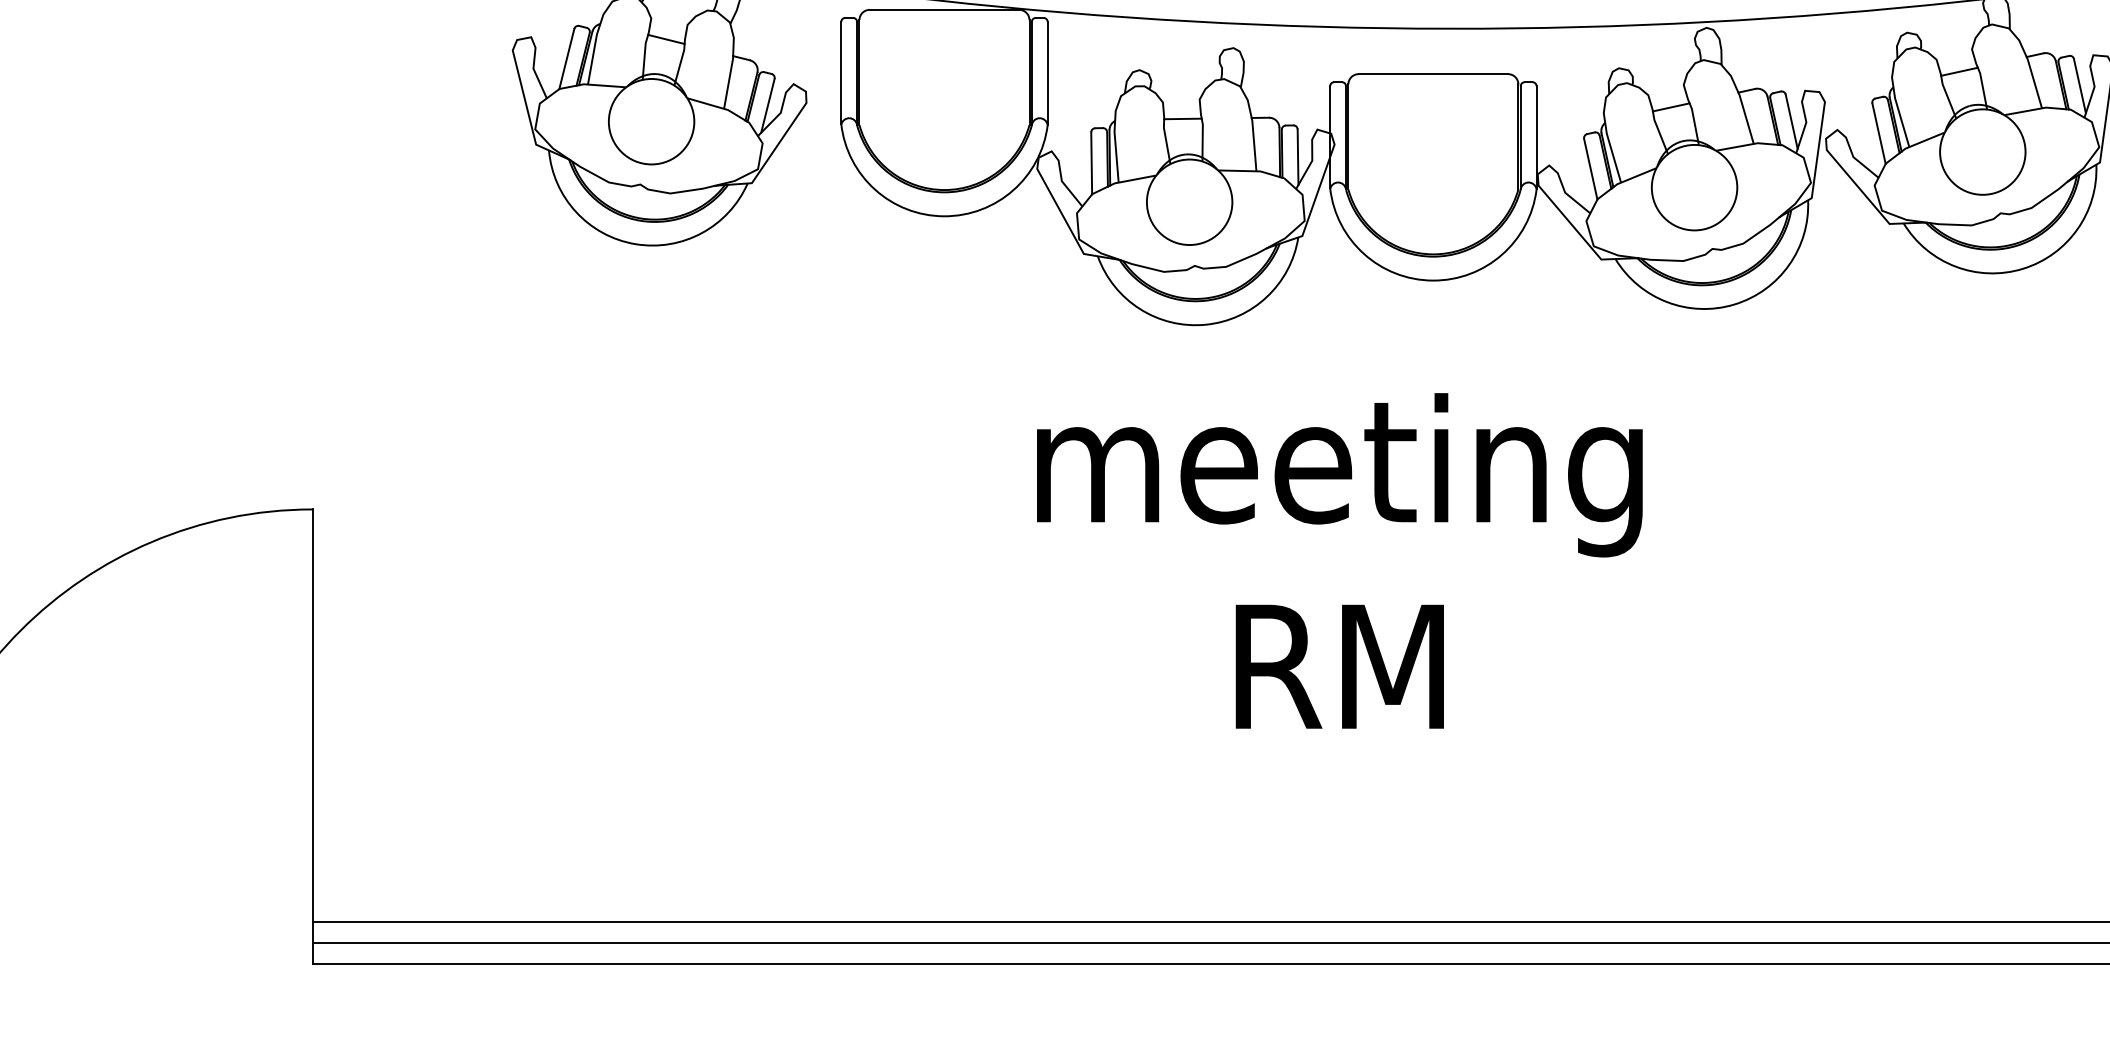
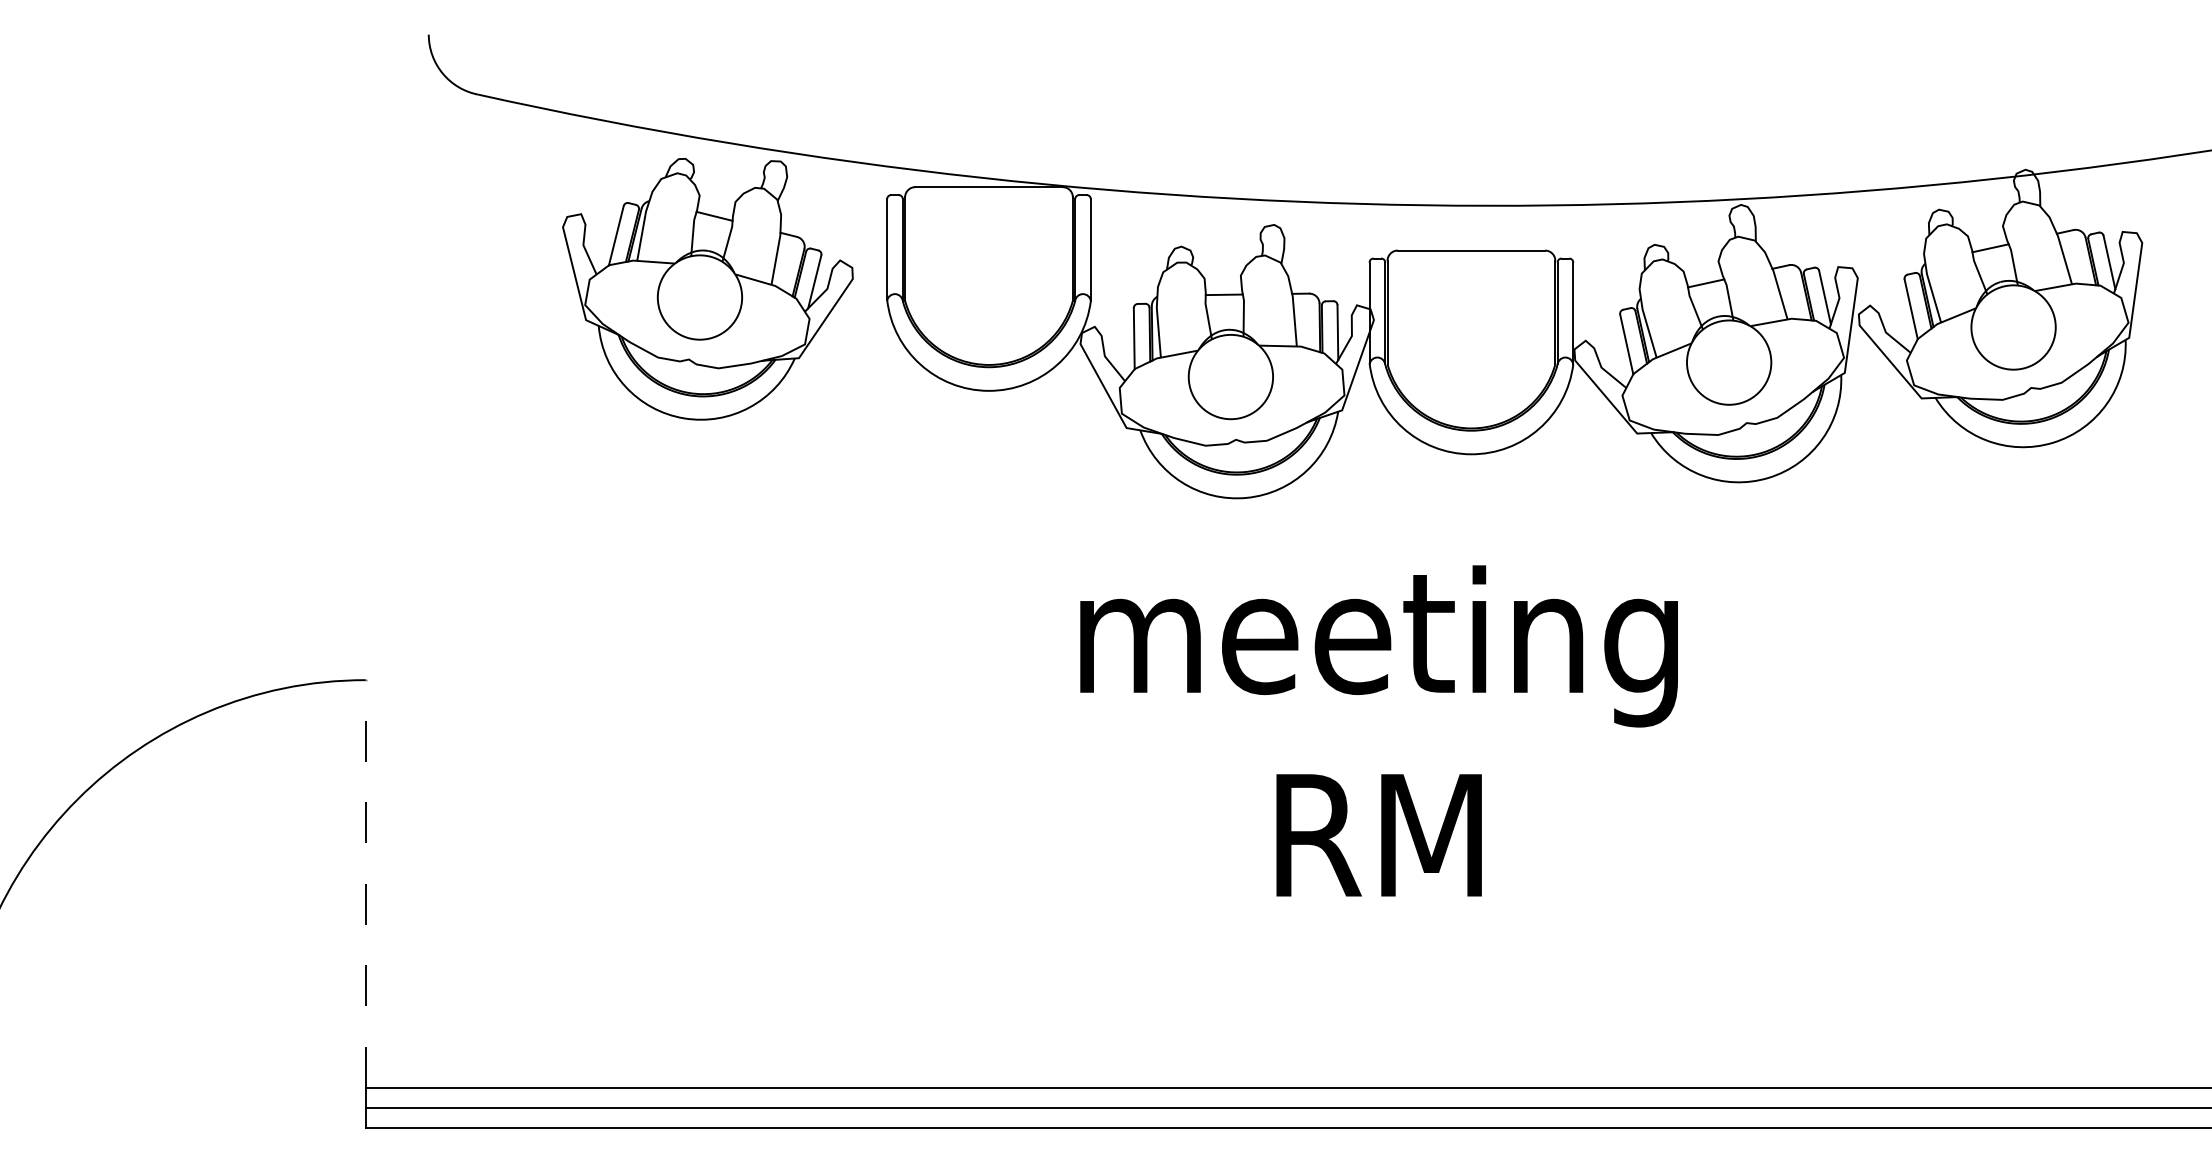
line: (312, 715) -> (365, 883), solid -> dashed

